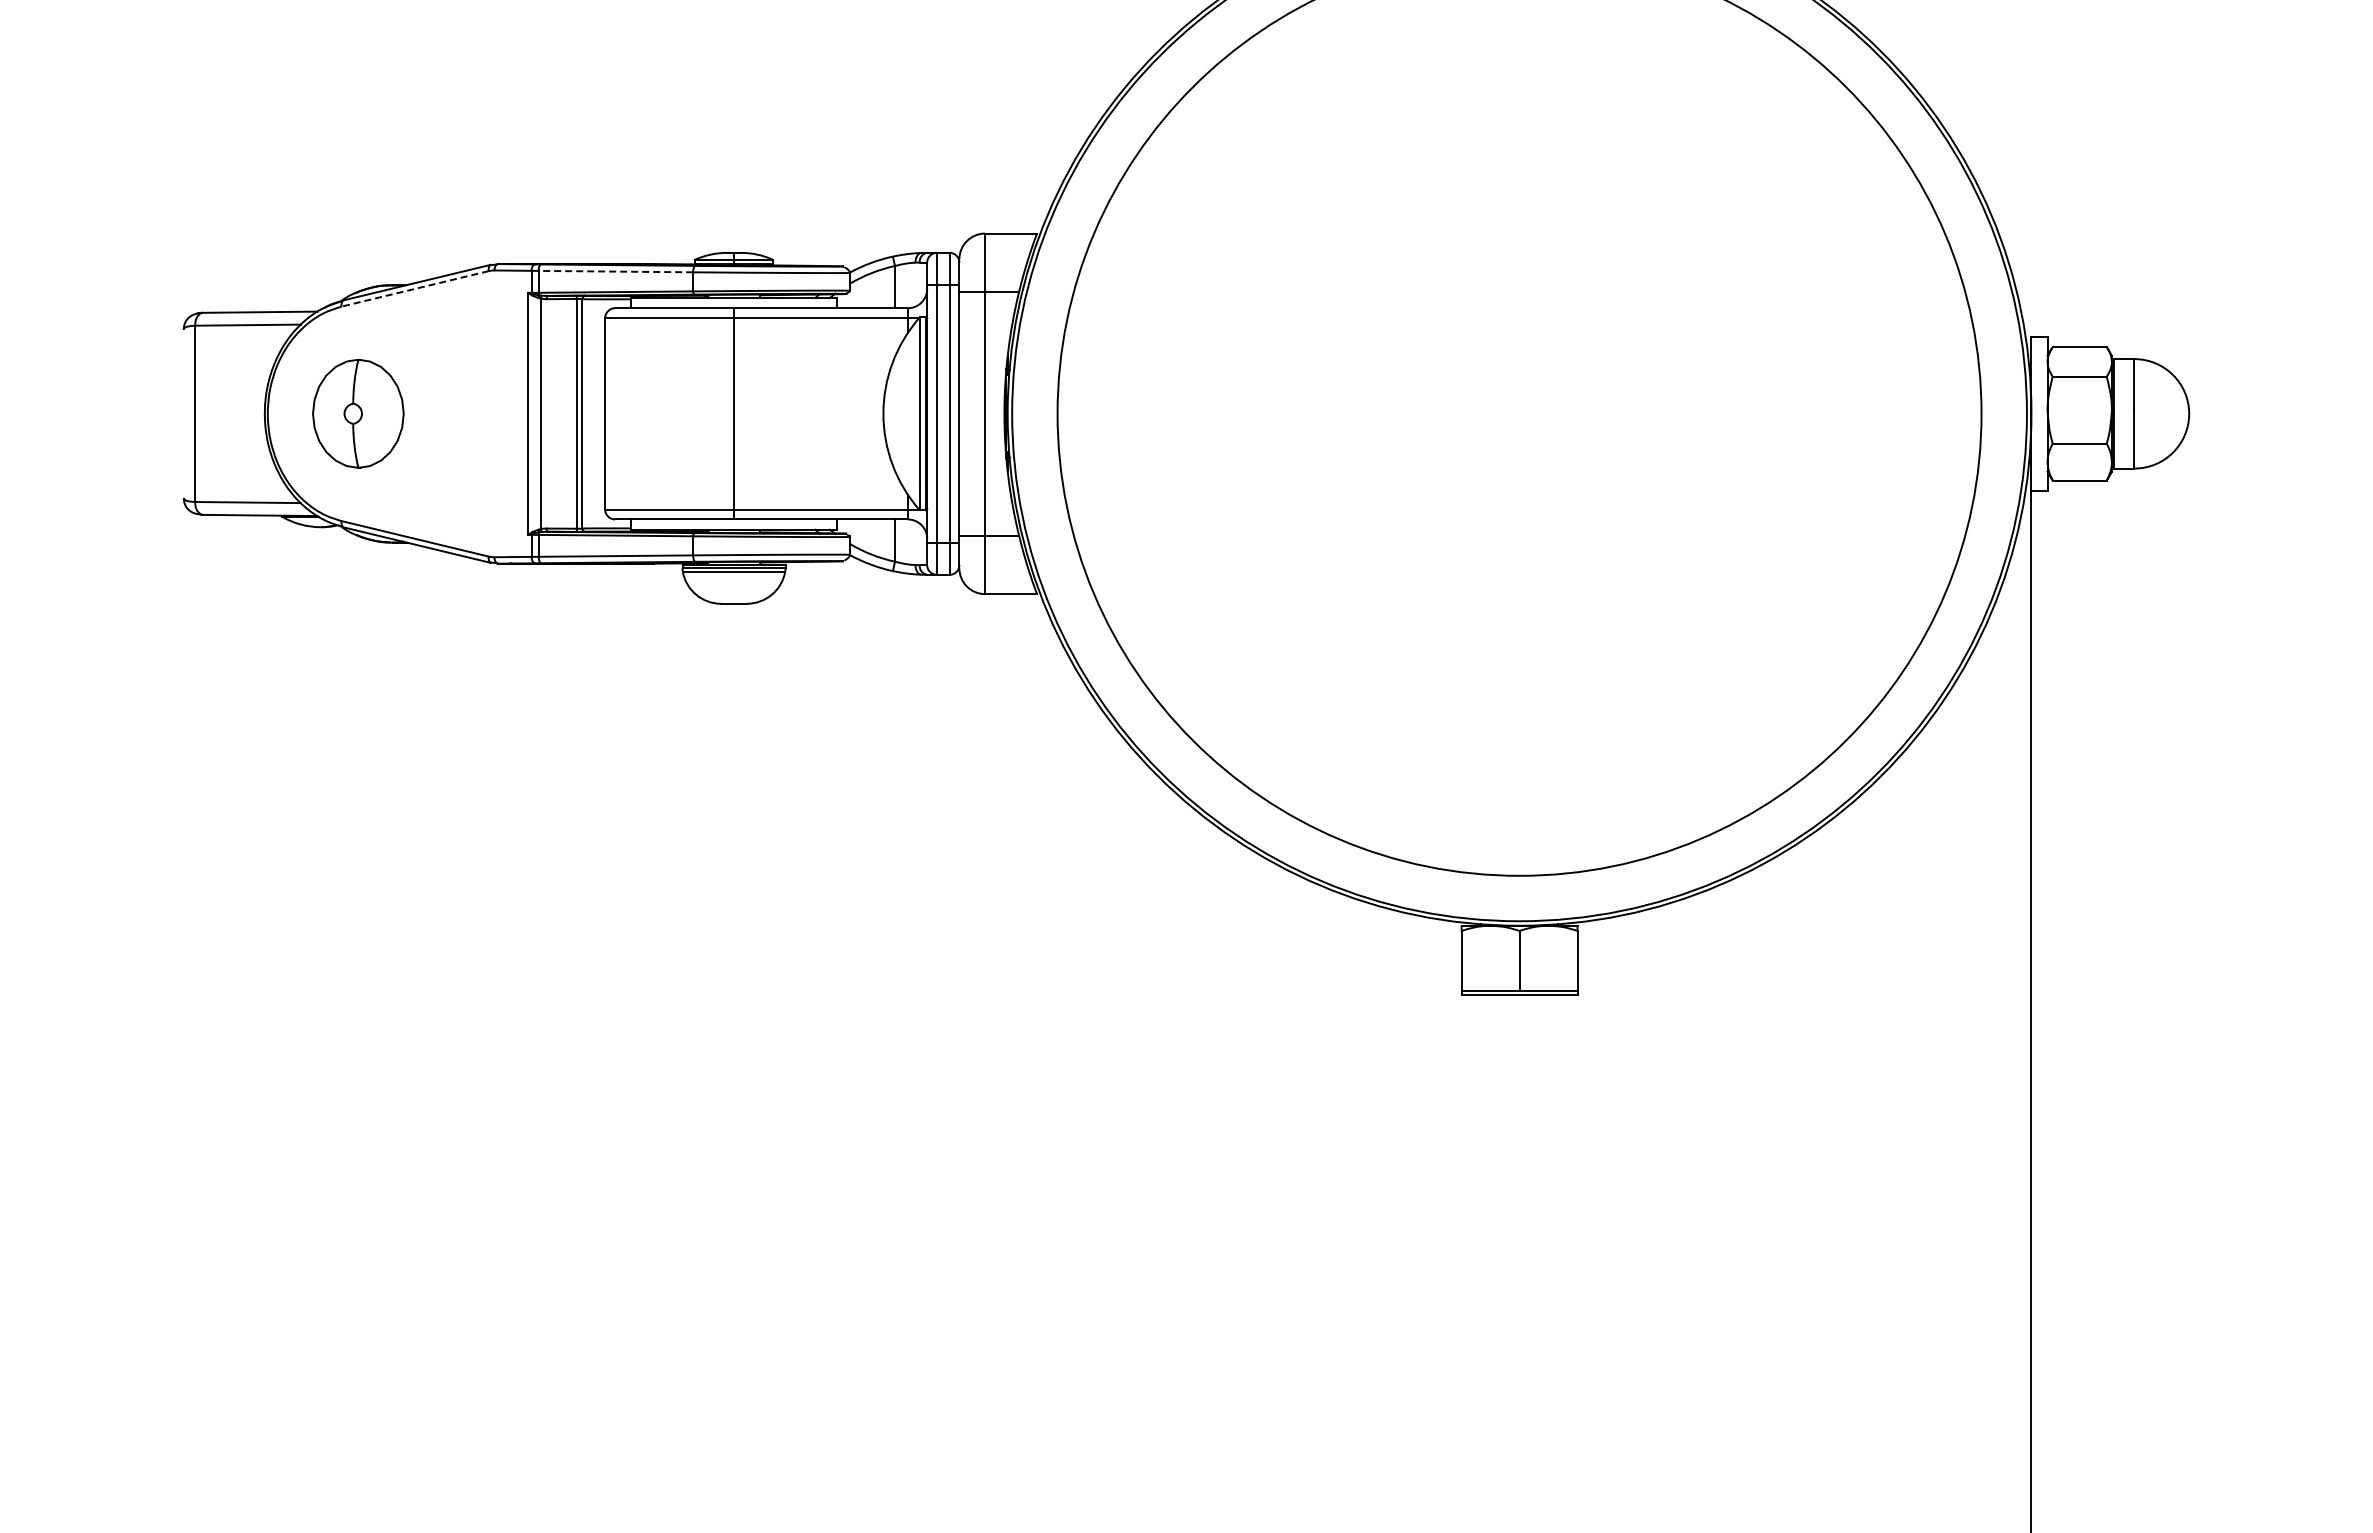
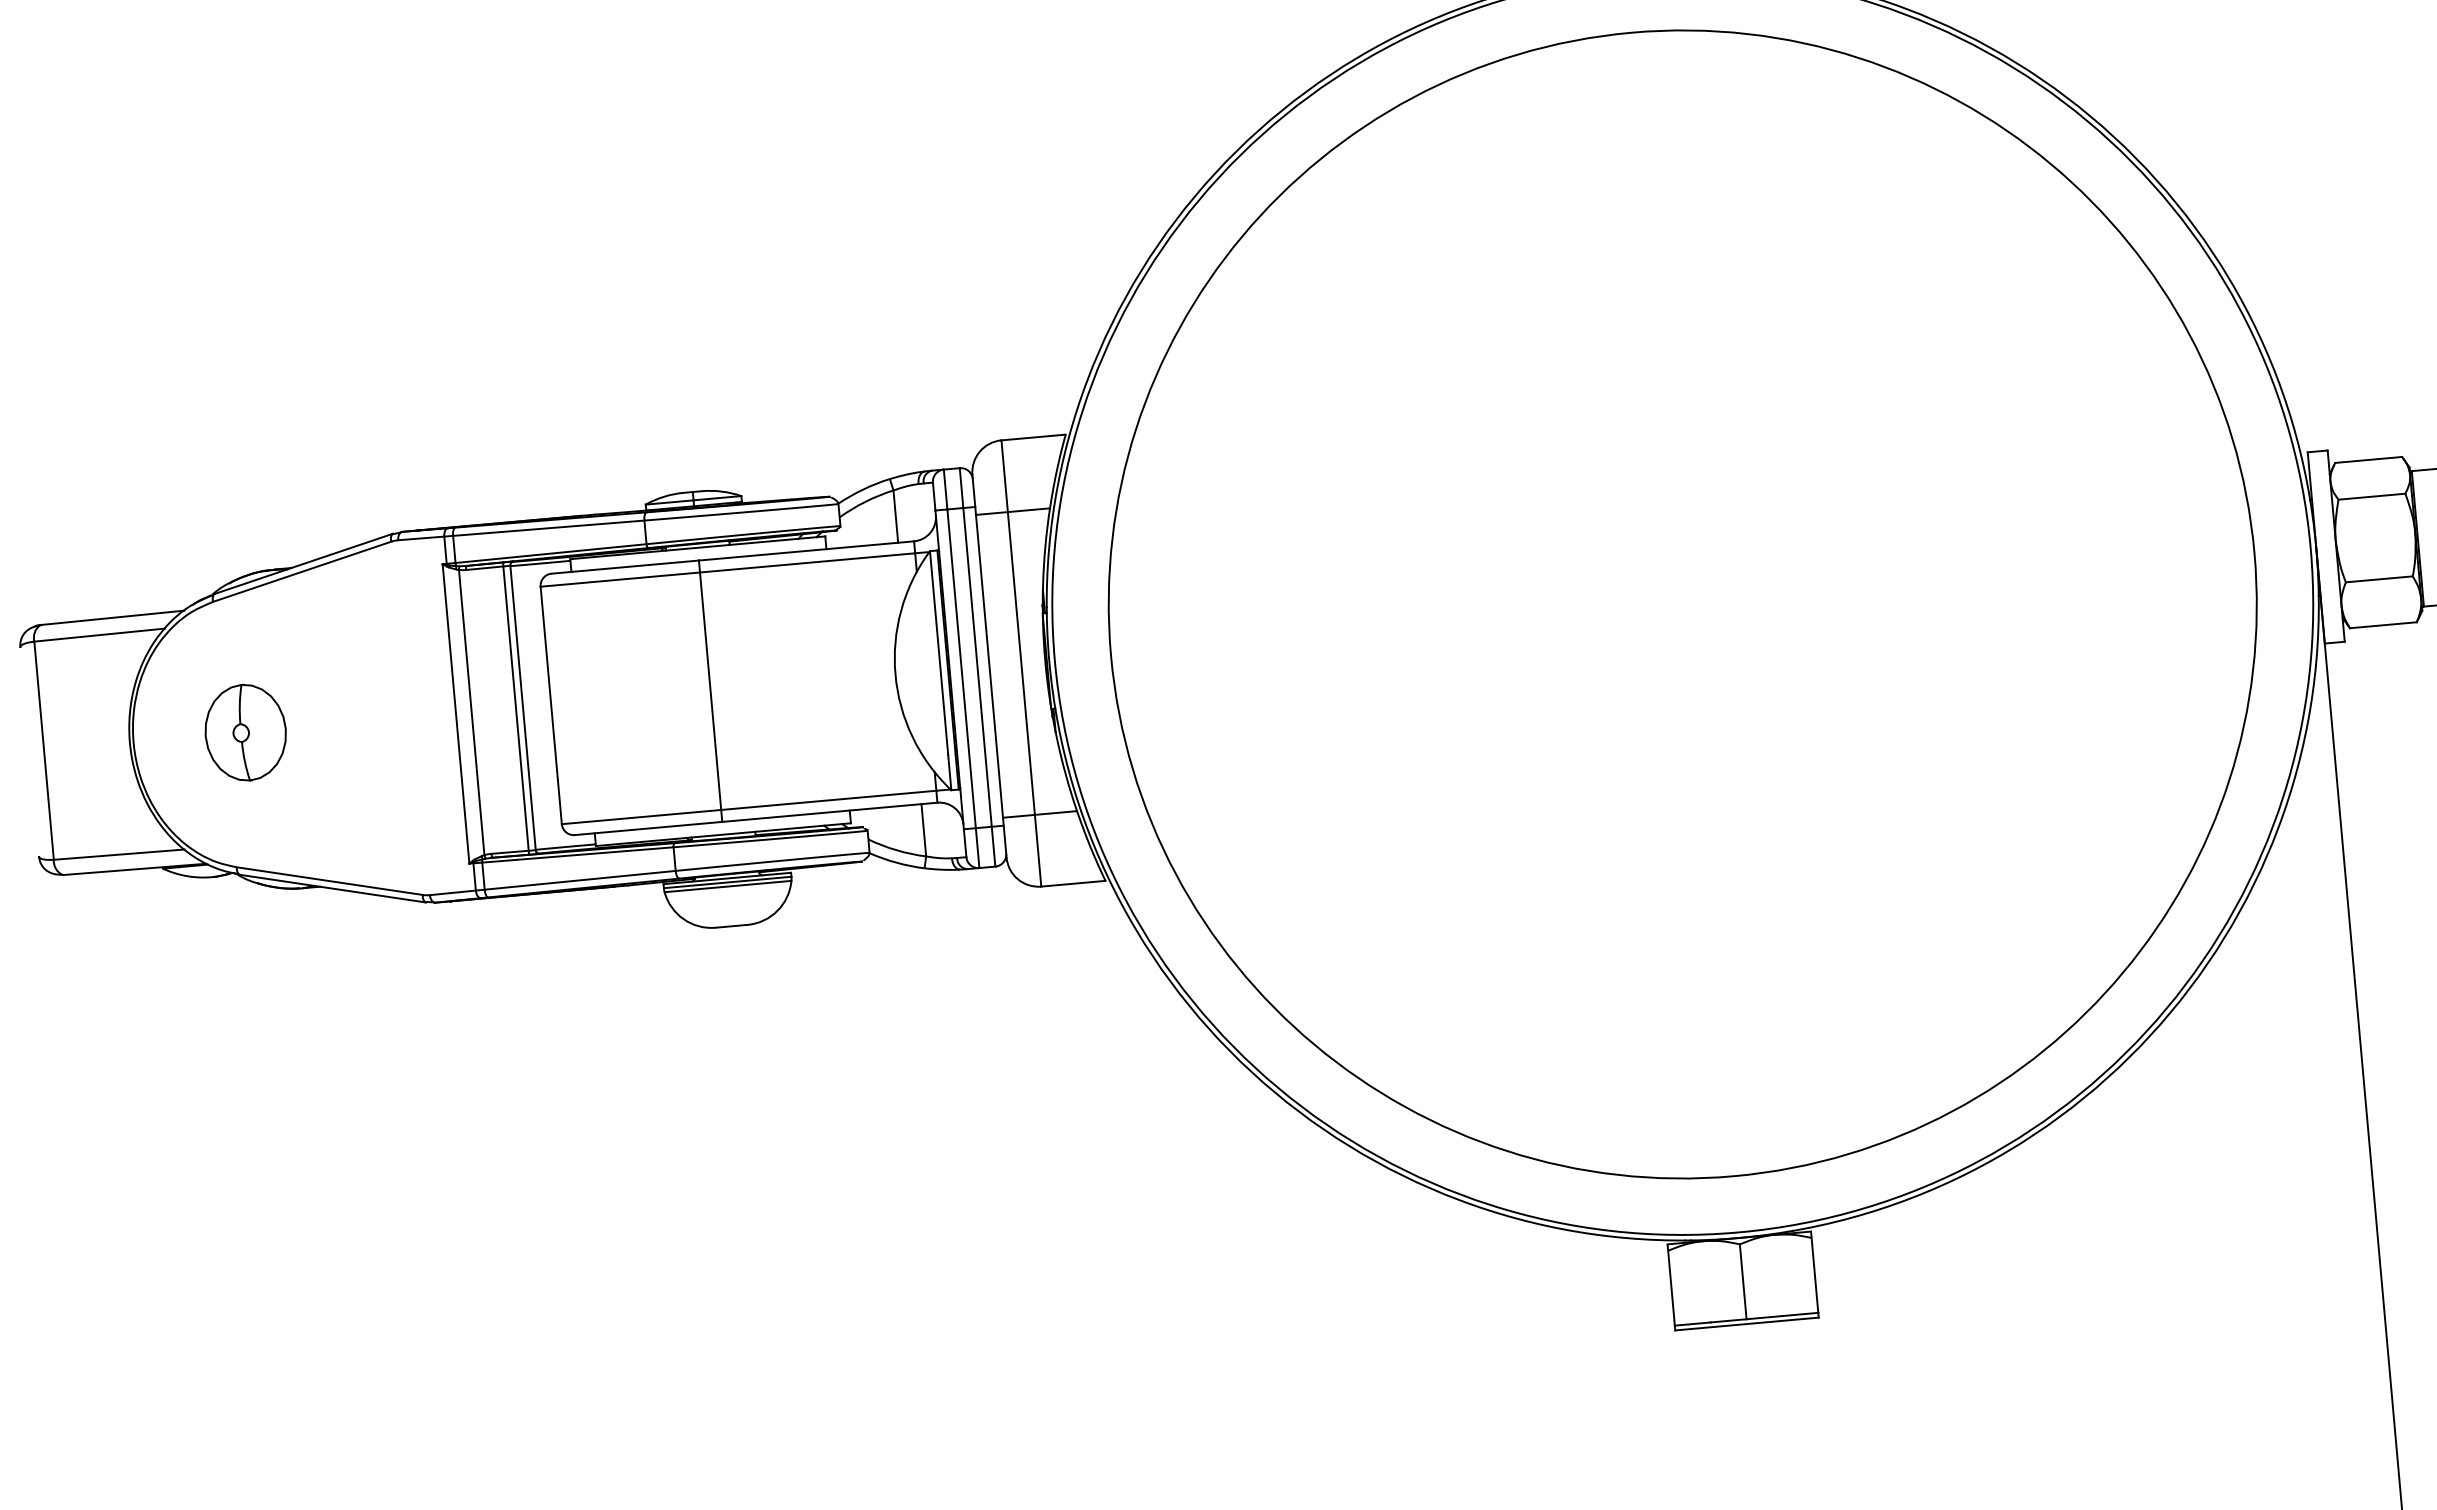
line: (615, 271) -> (548, 528), dashed -> solid
line: (415, 288) -> (302, 571), dashed -> solid
part: (358, 413) -> (245, 732), size x0.71

